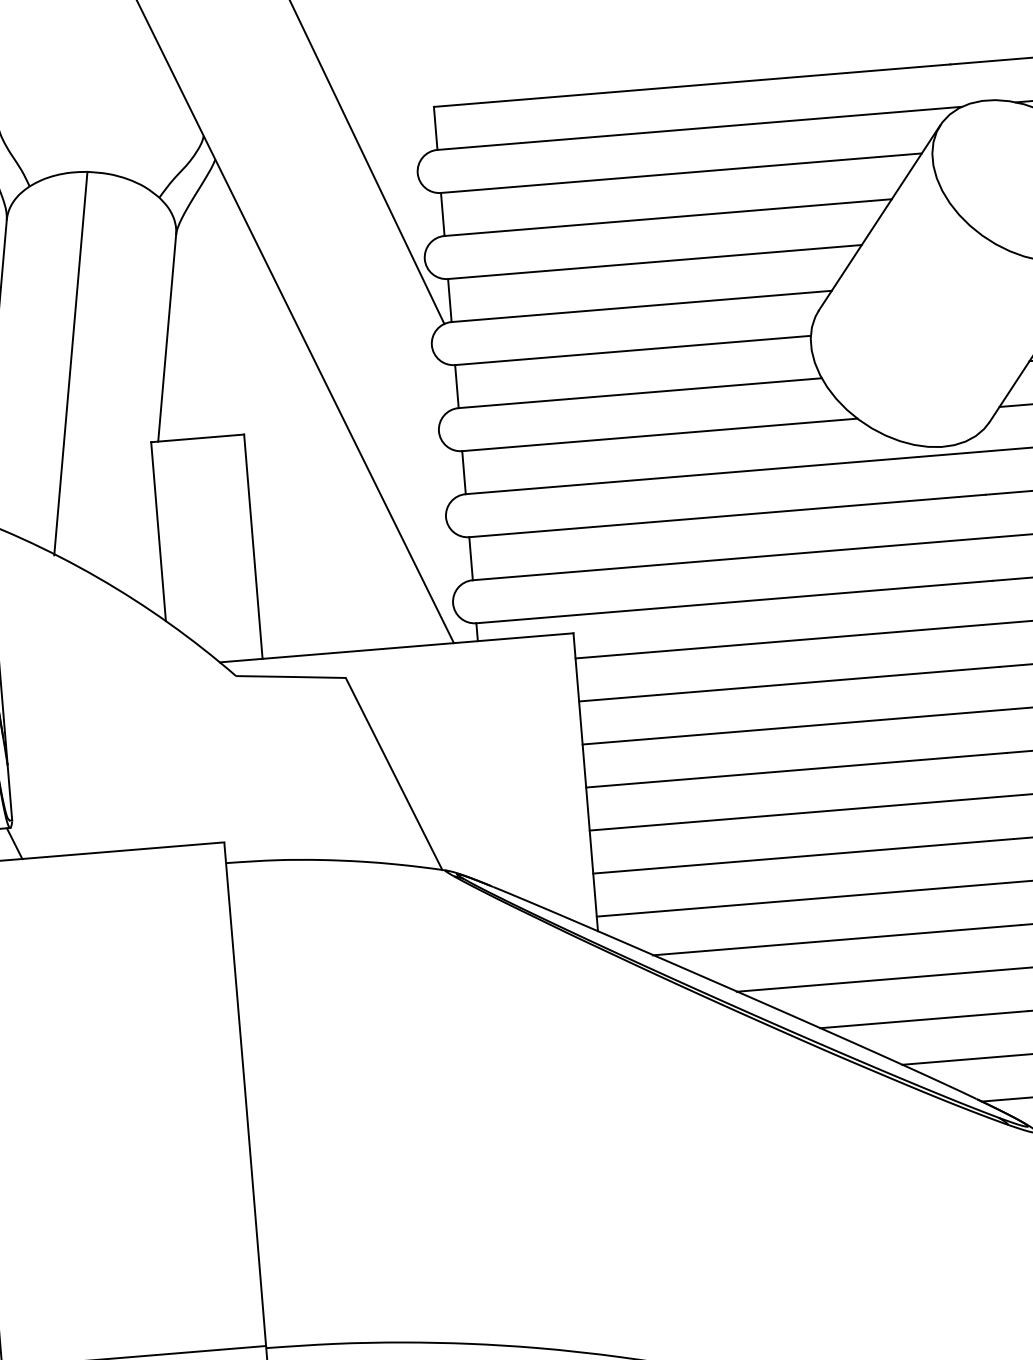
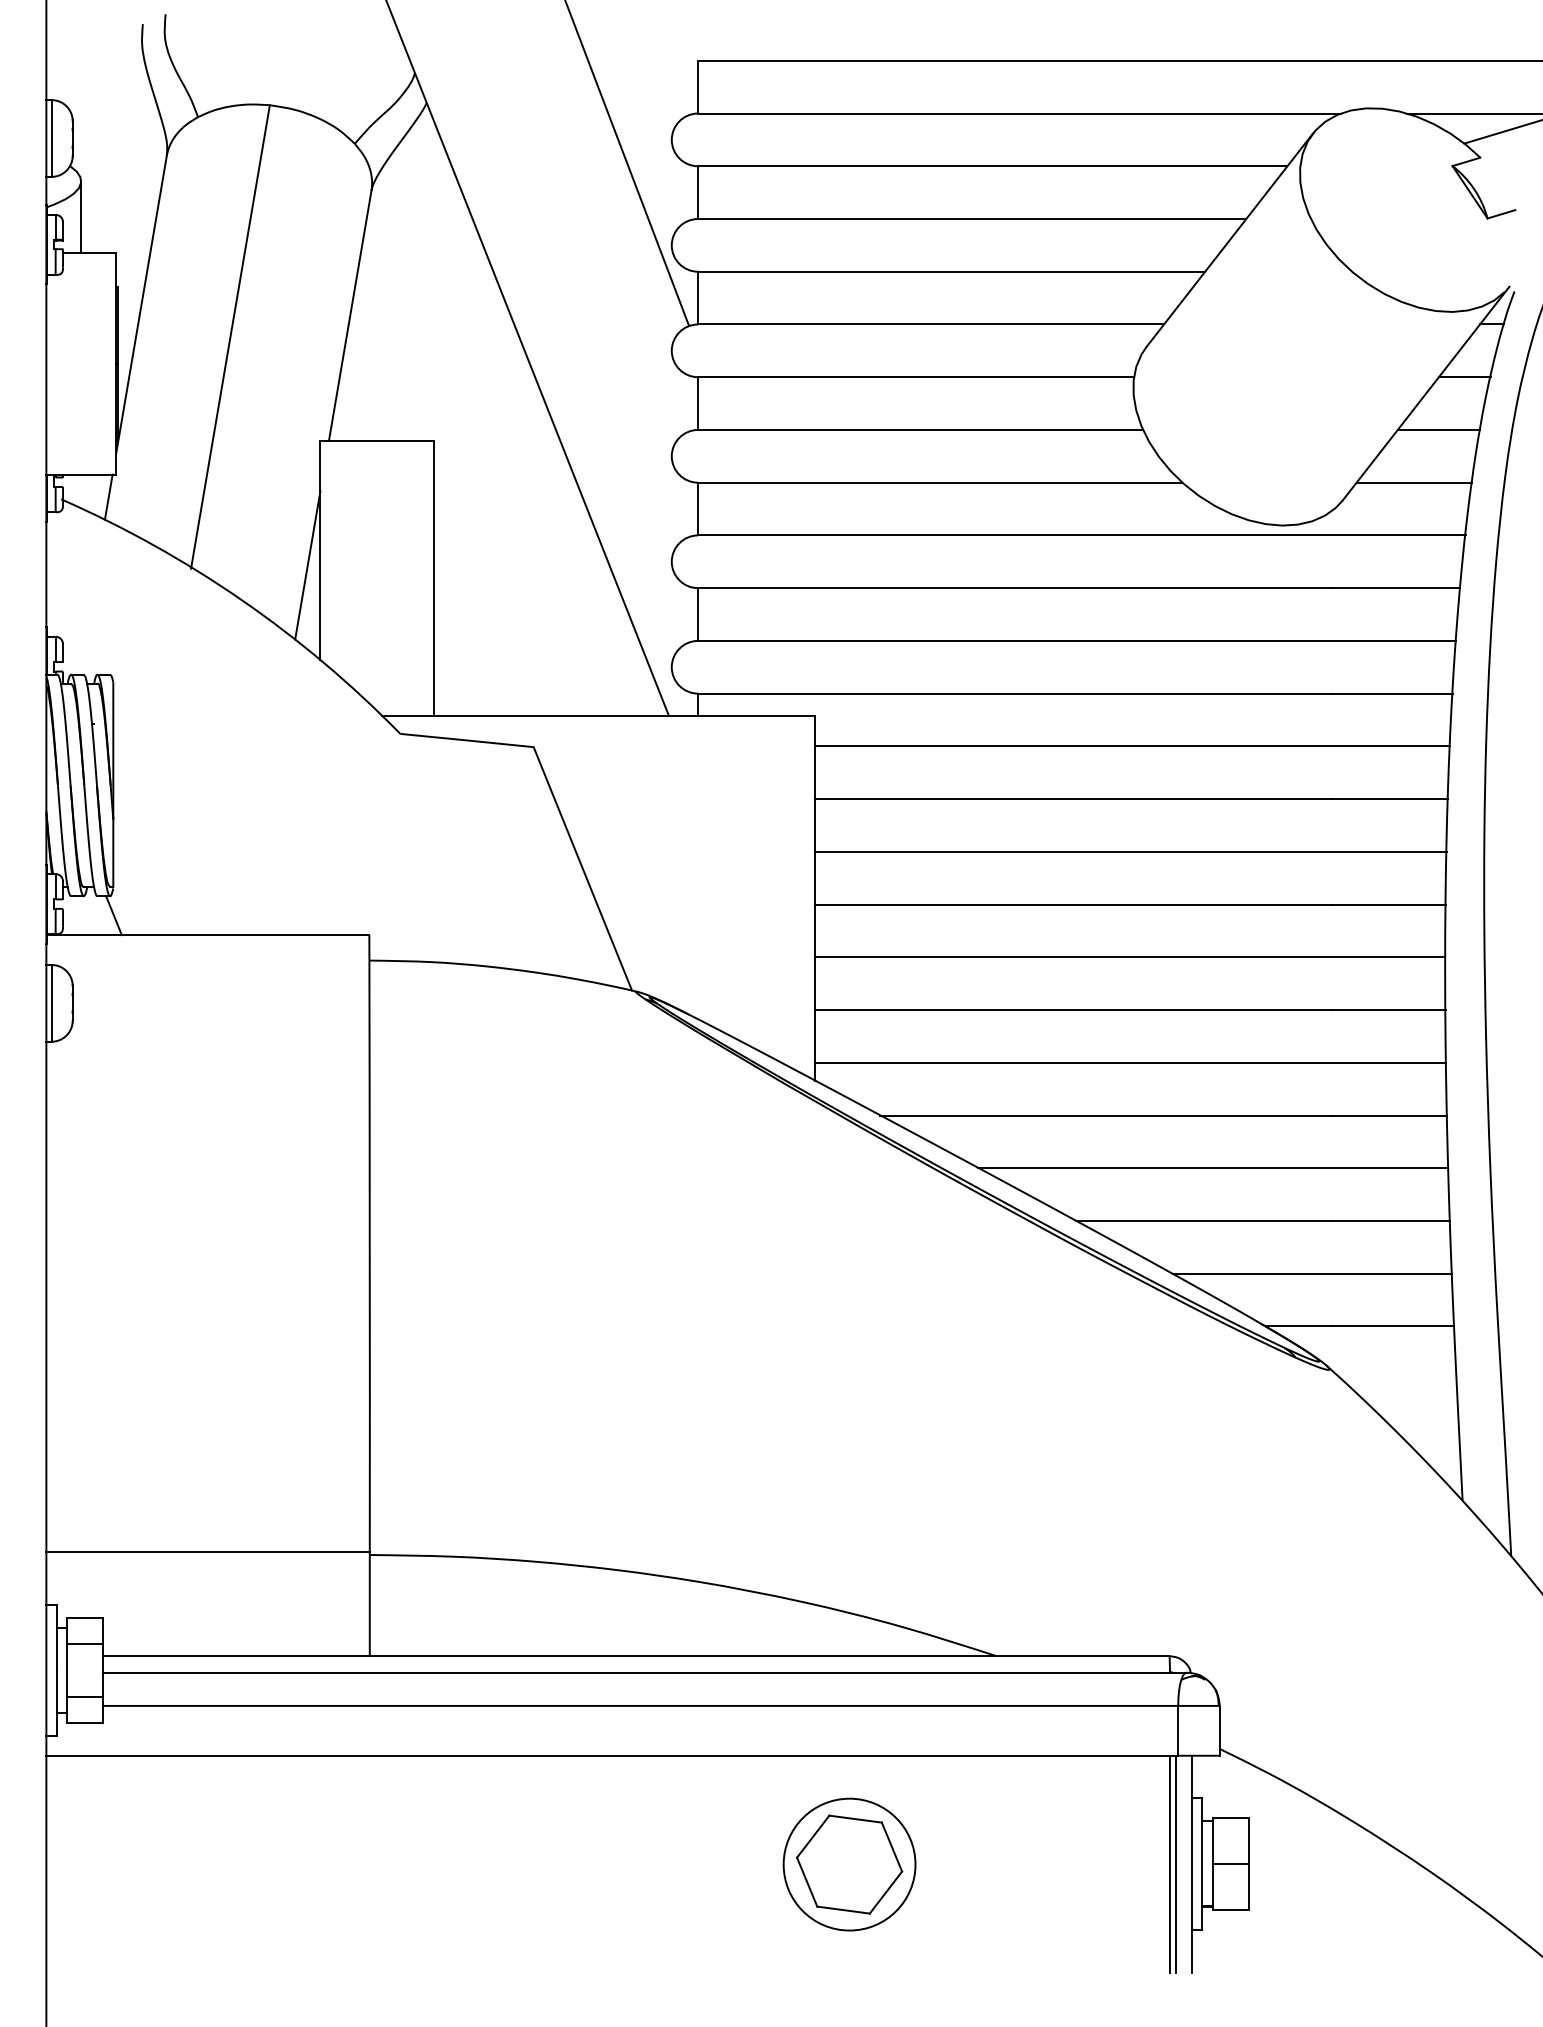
line: (149, 544) -> (307, 565), added

